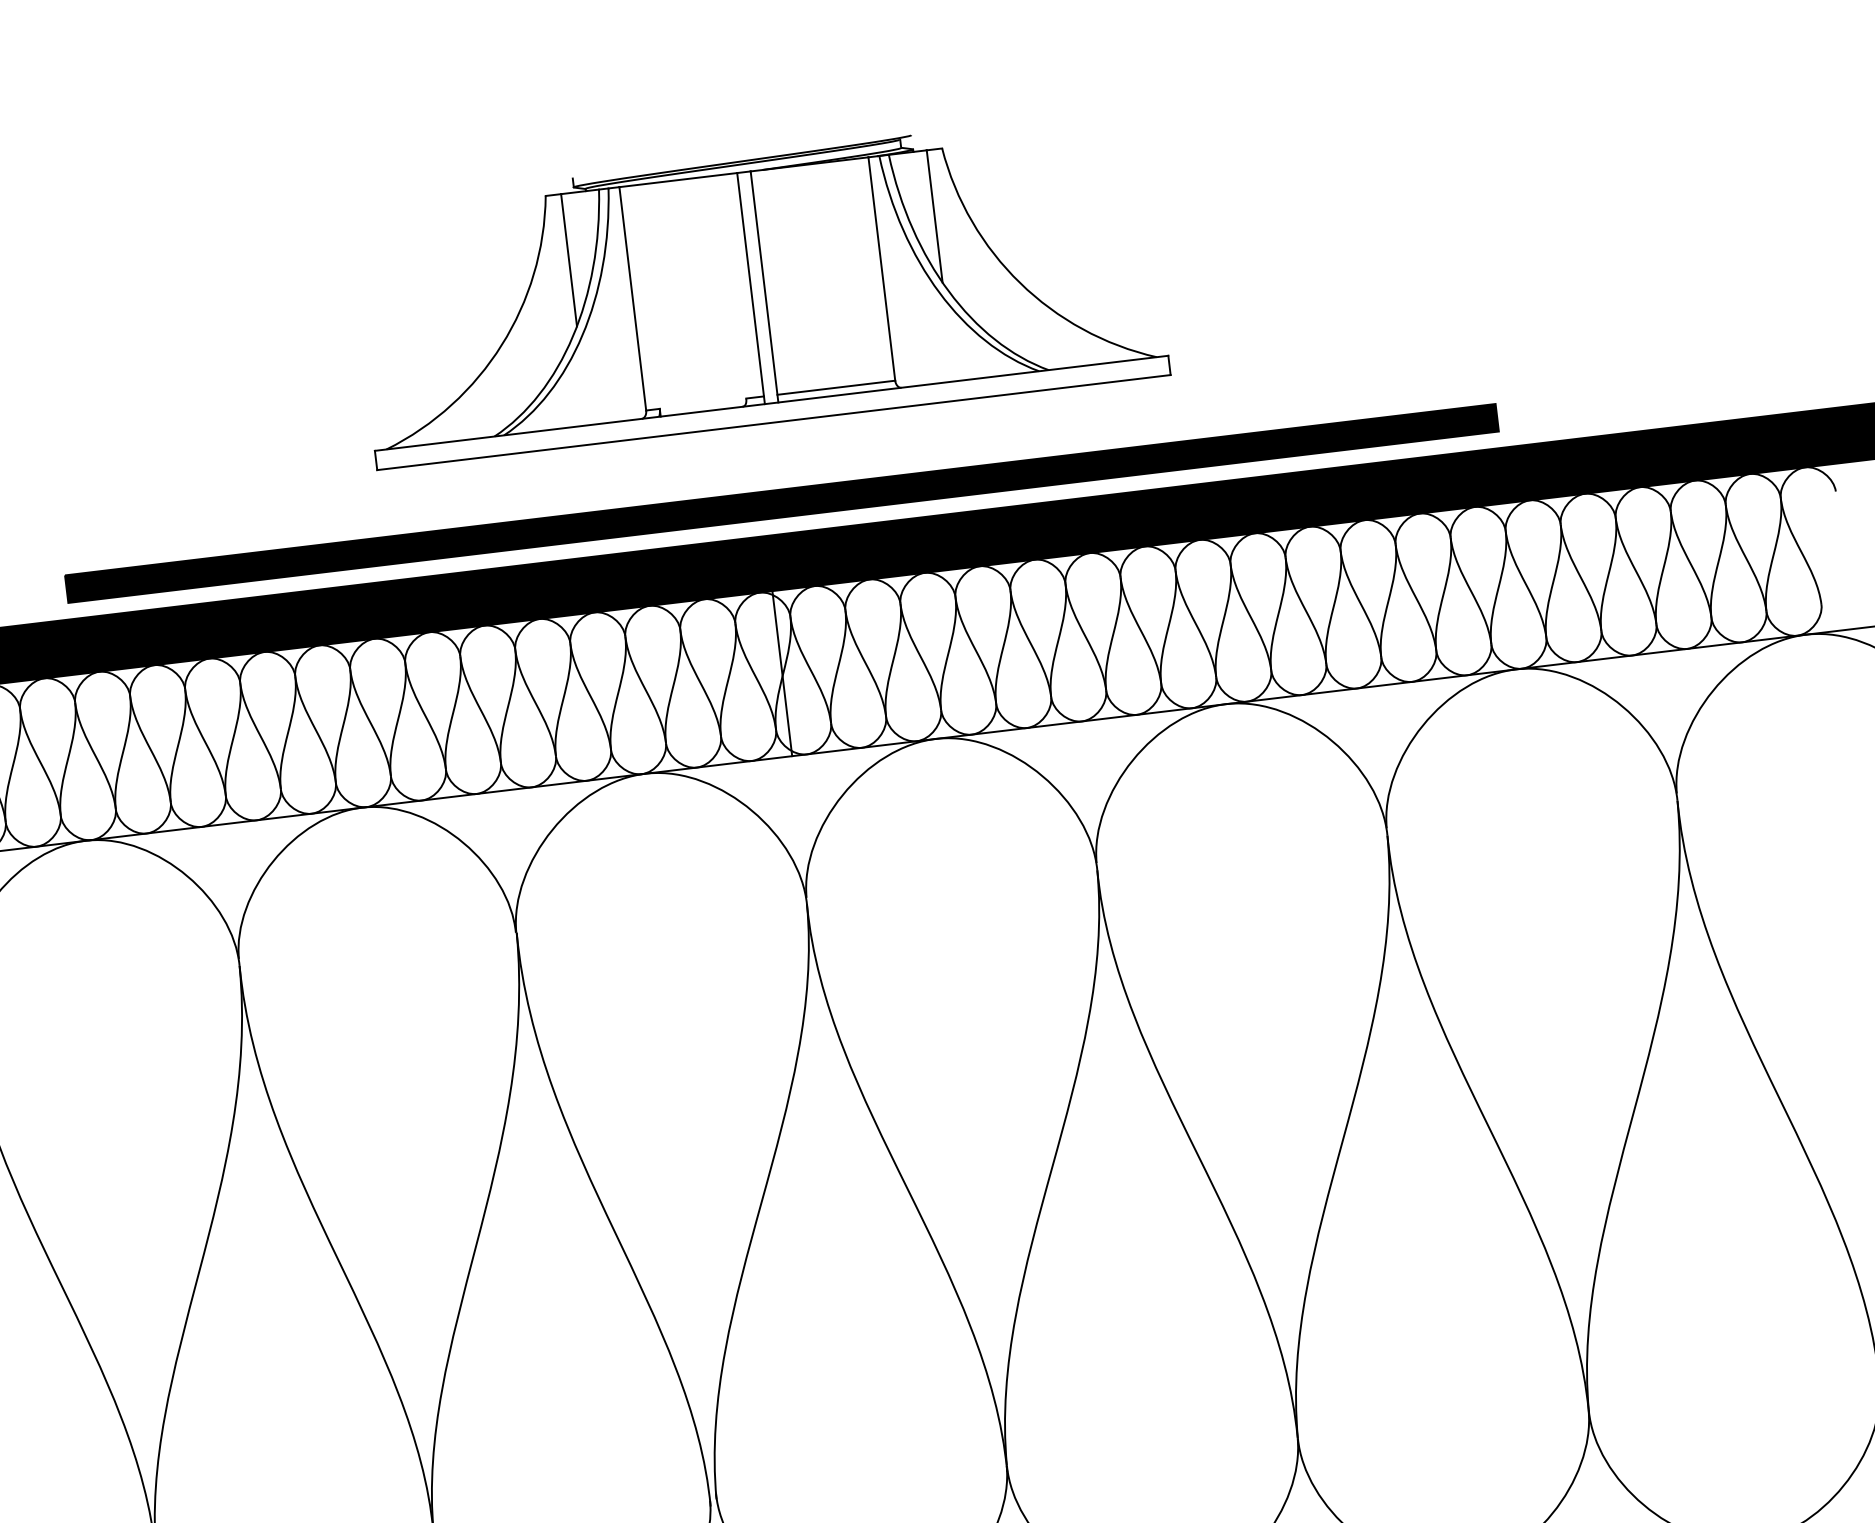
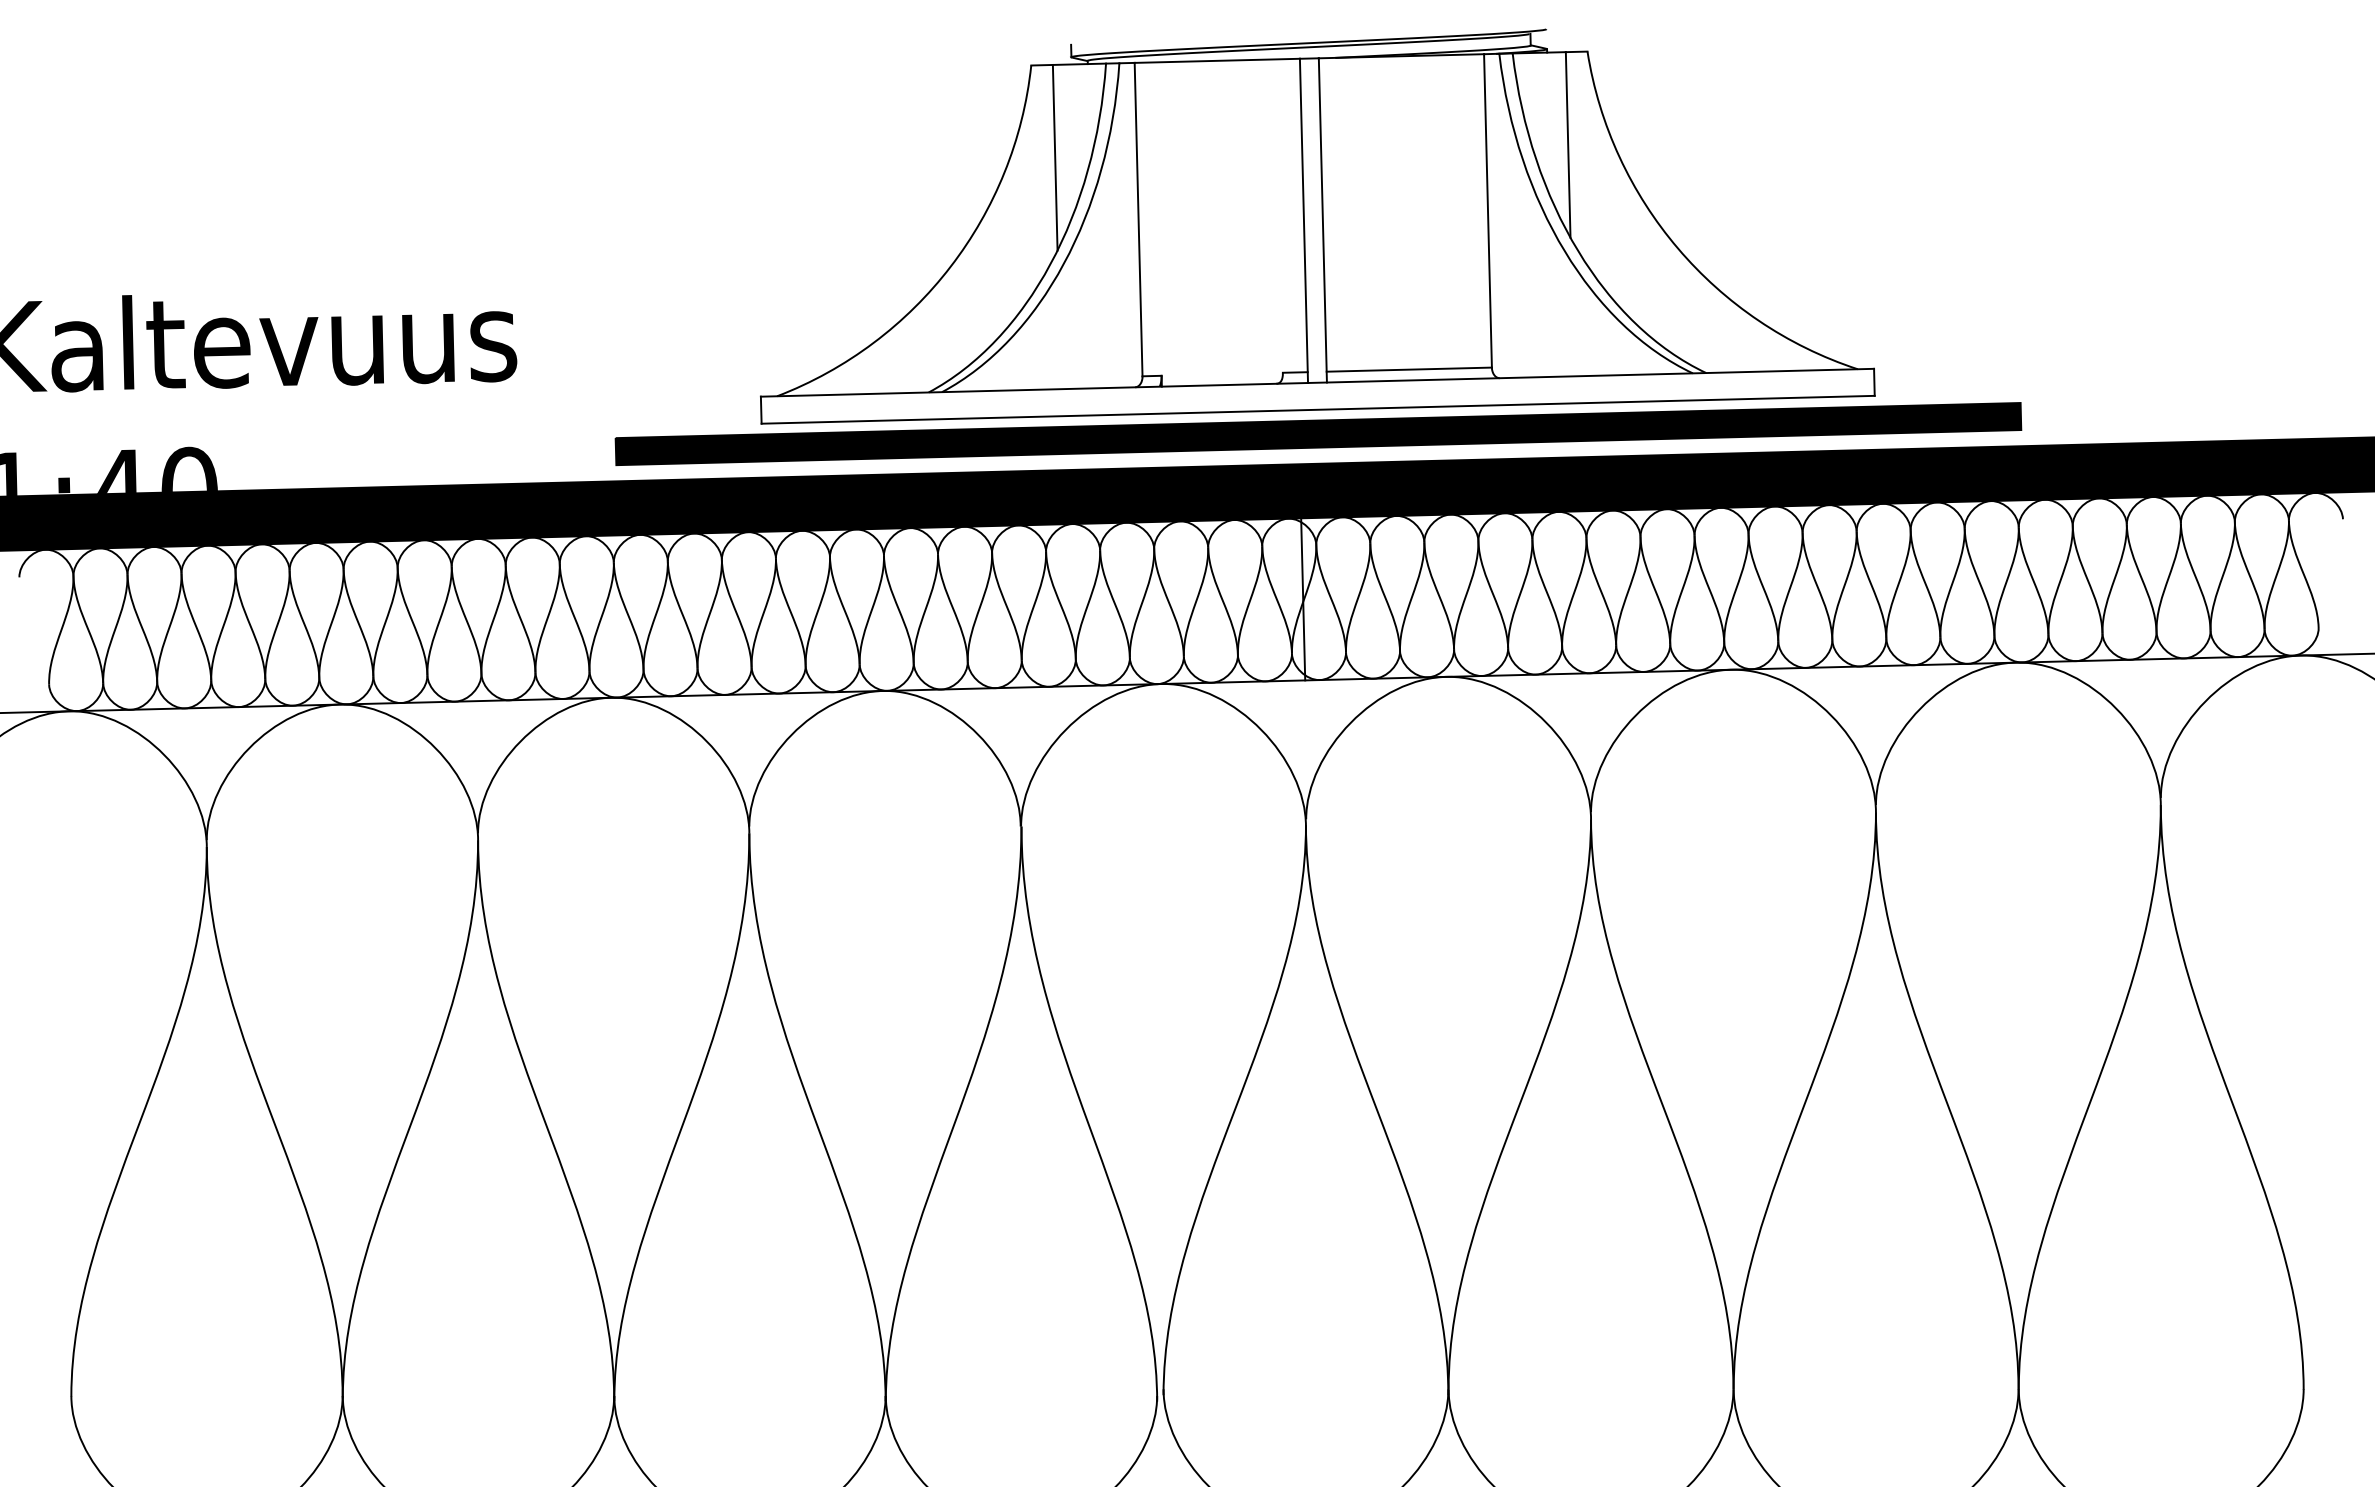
part: (760, 291) -> (1317, 226), size x1.43

